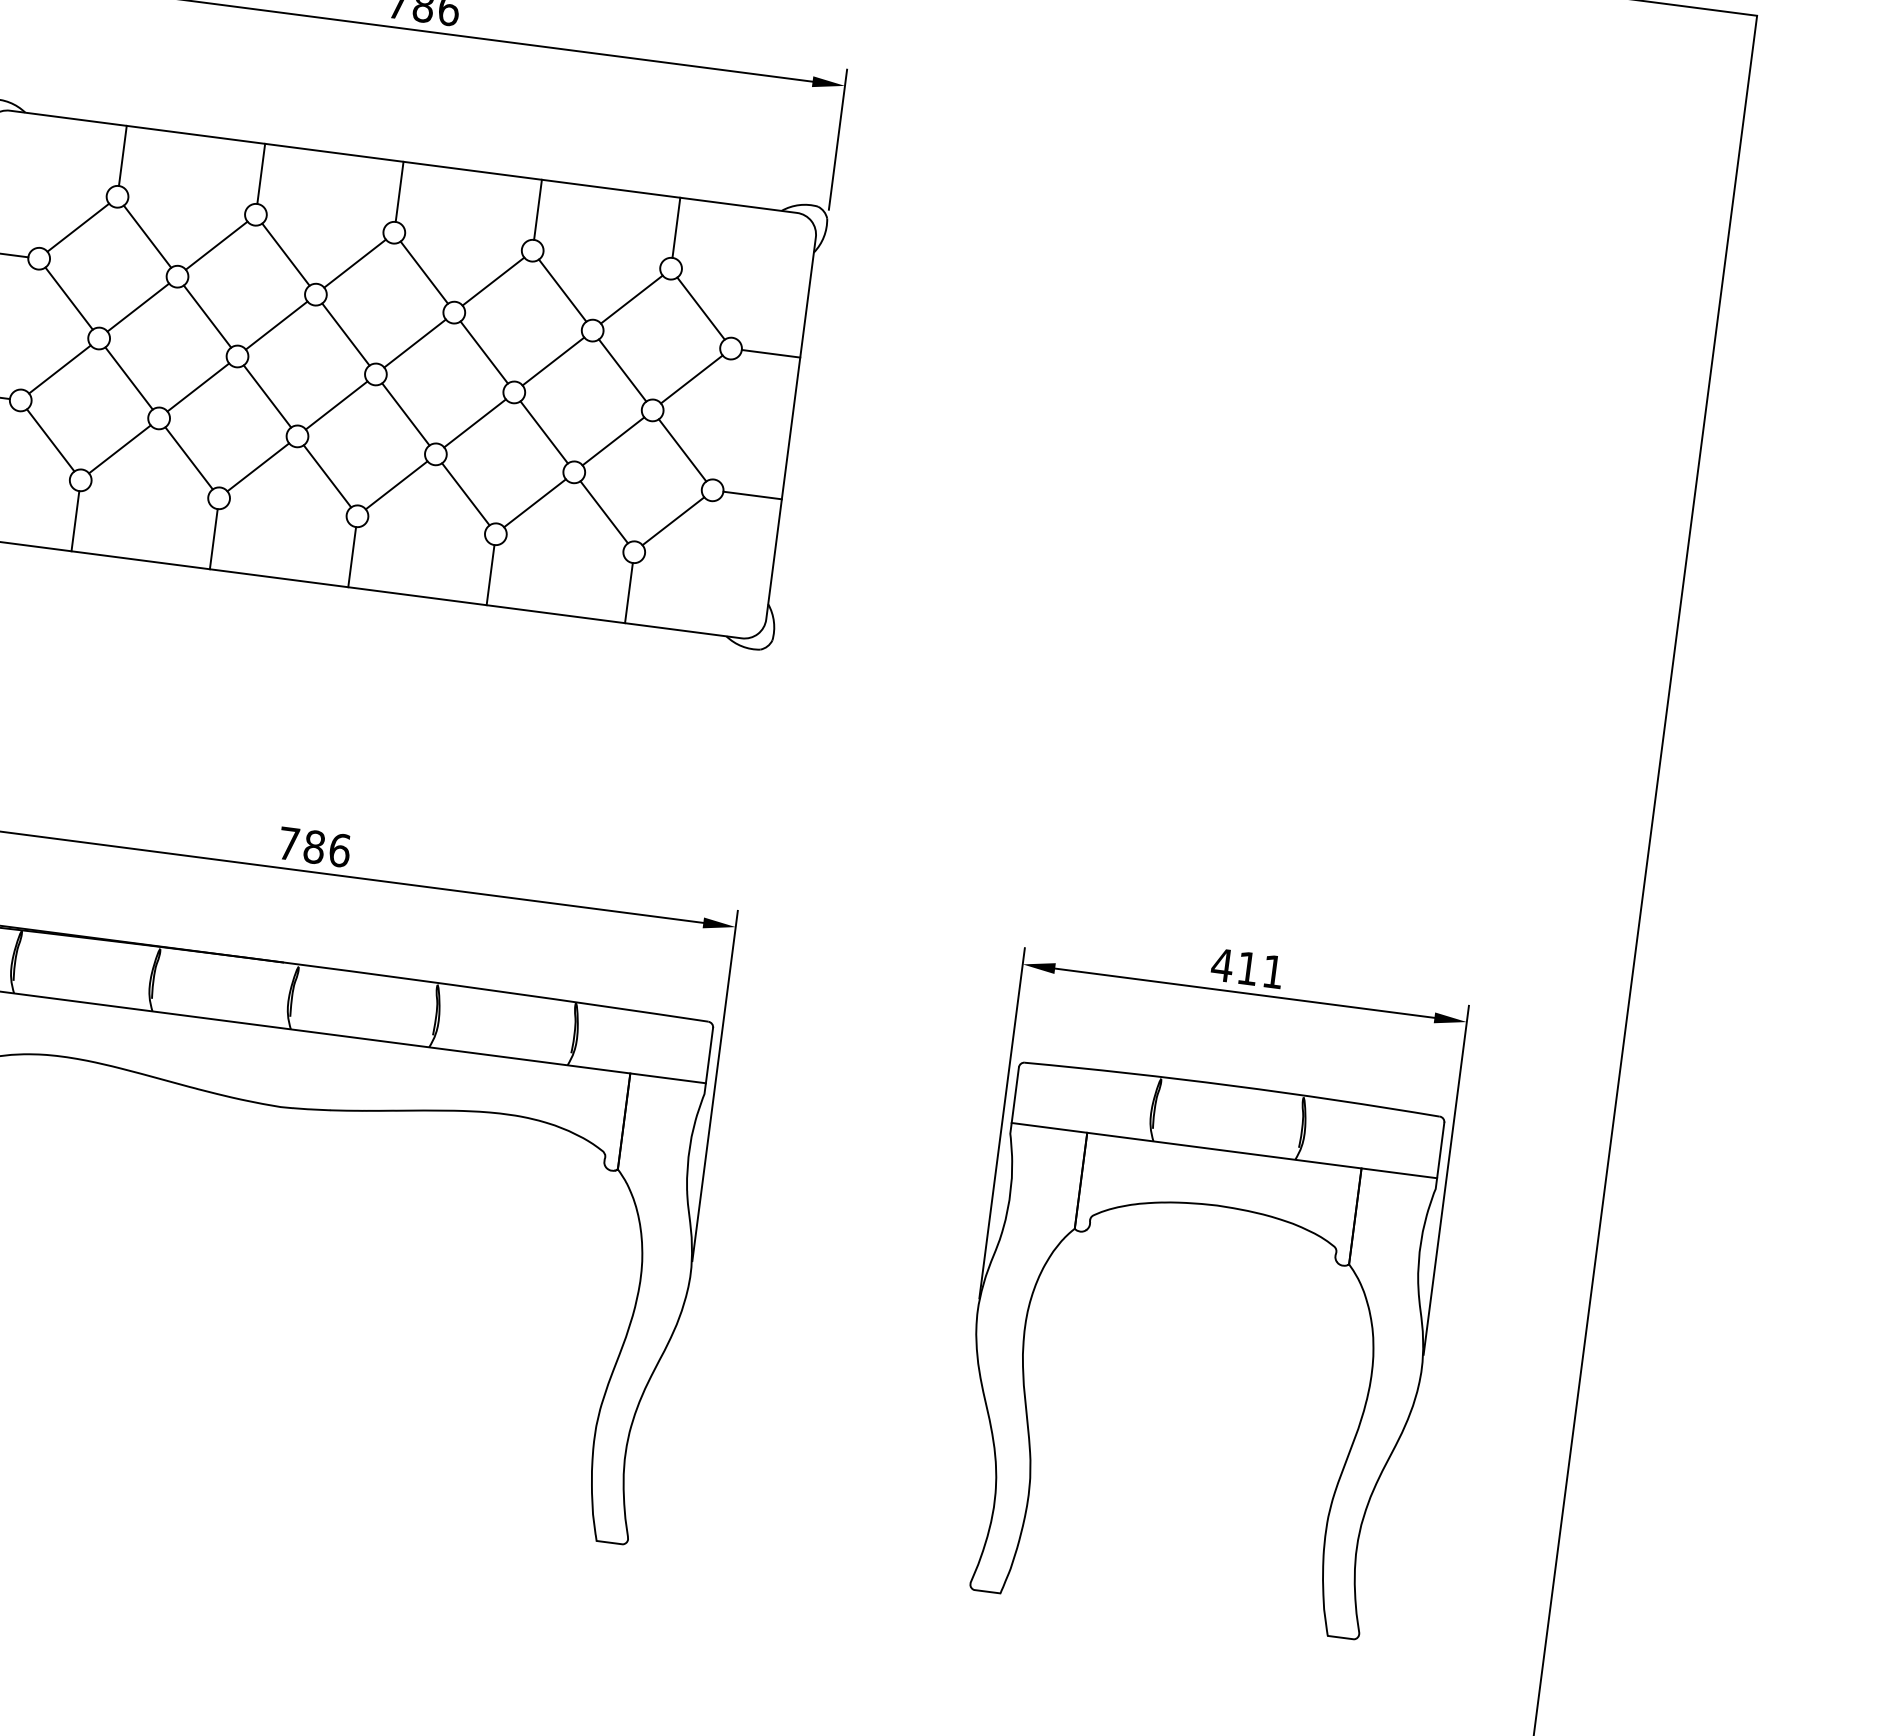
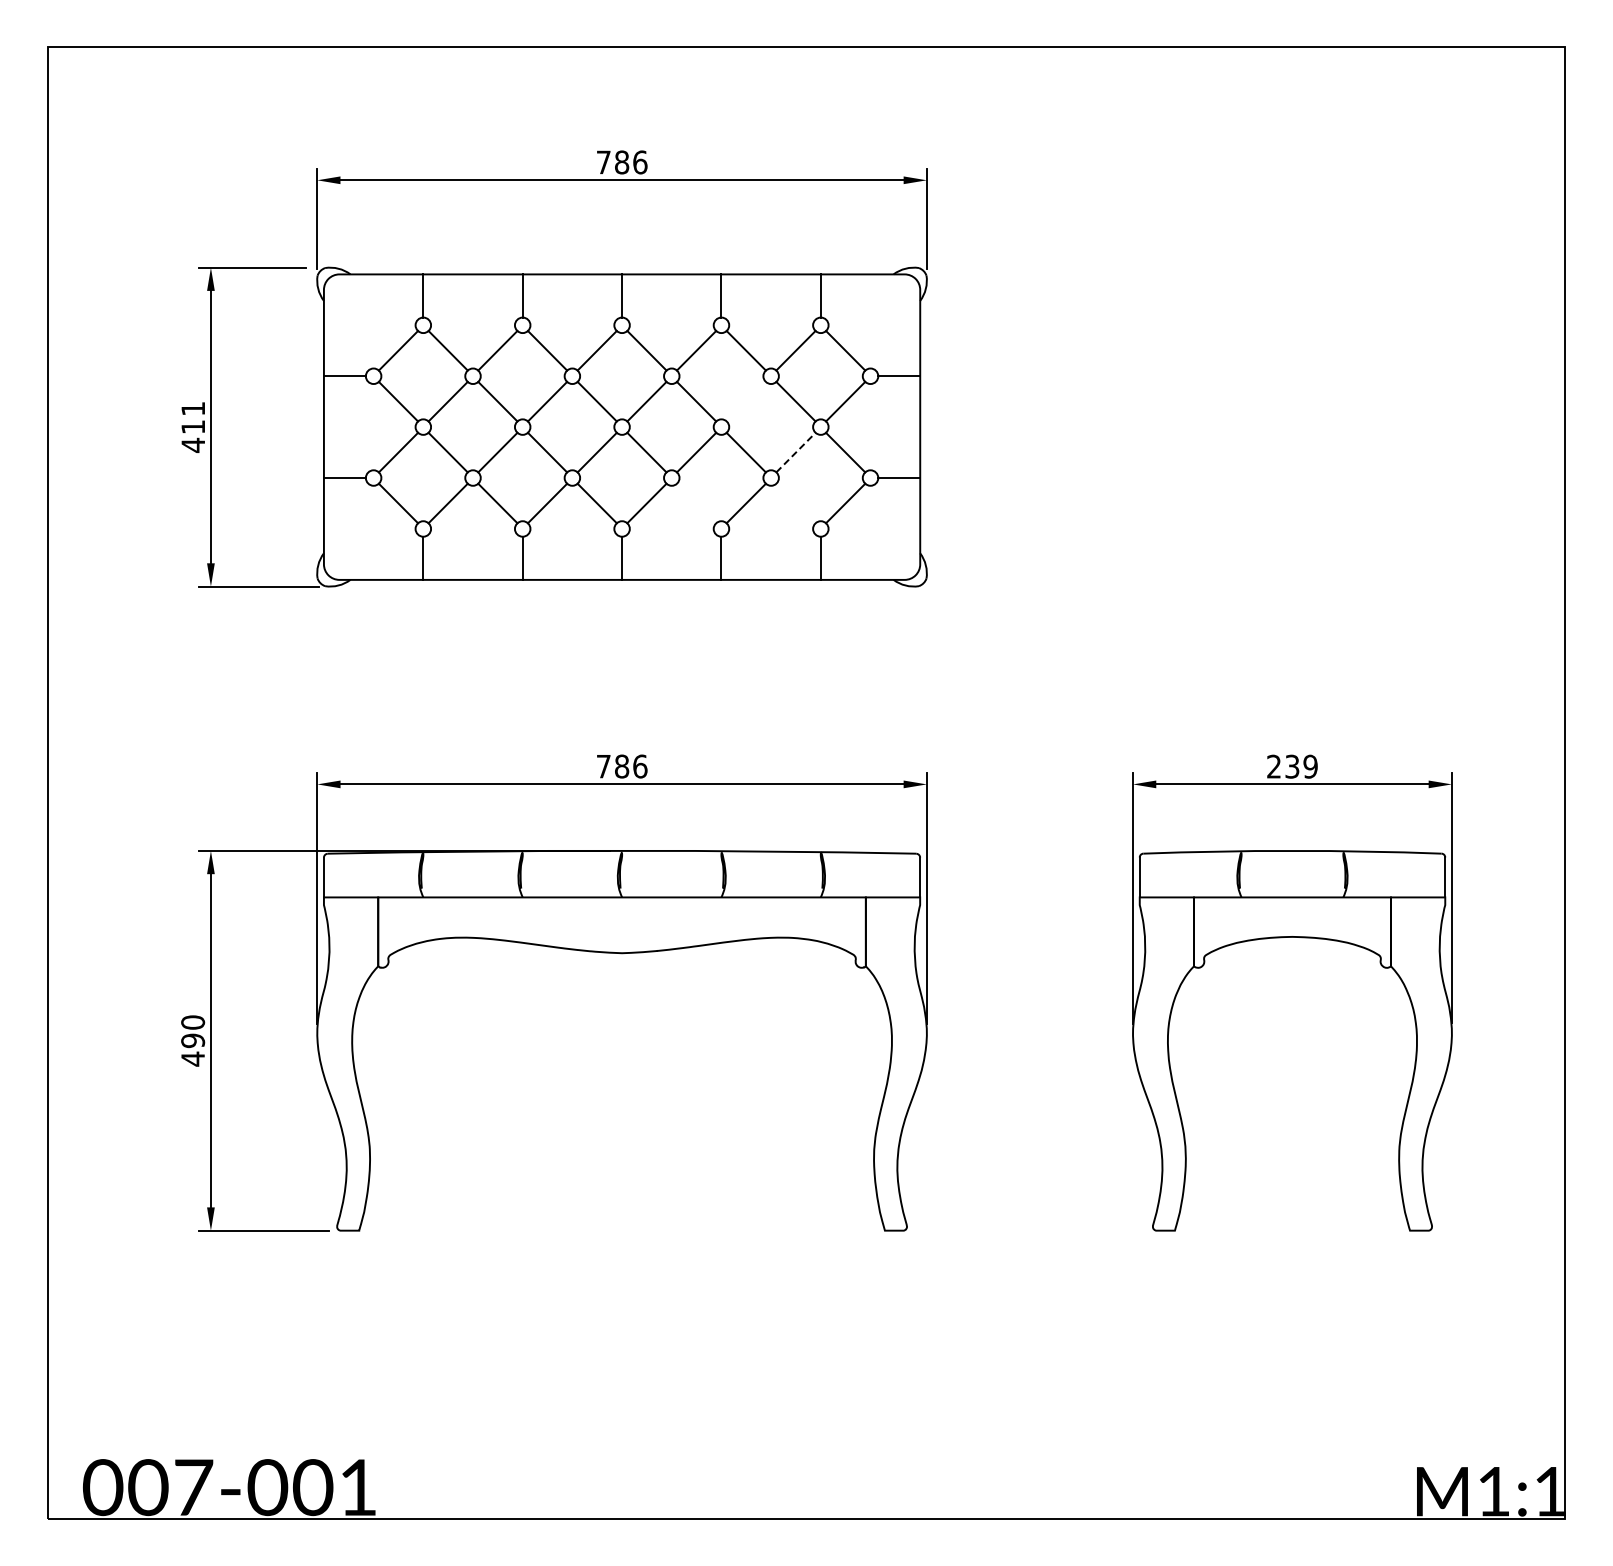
line: (552, 361) -> (745, 401), removed
line: (612, 441) -> (795, 452), solid -> dashed
line: (465, 494) -> (696, 503), removed
line: (603, 512) -> (795, 503), removed
text: (1246, 968) -> (1291, 766), 411 -> 239

